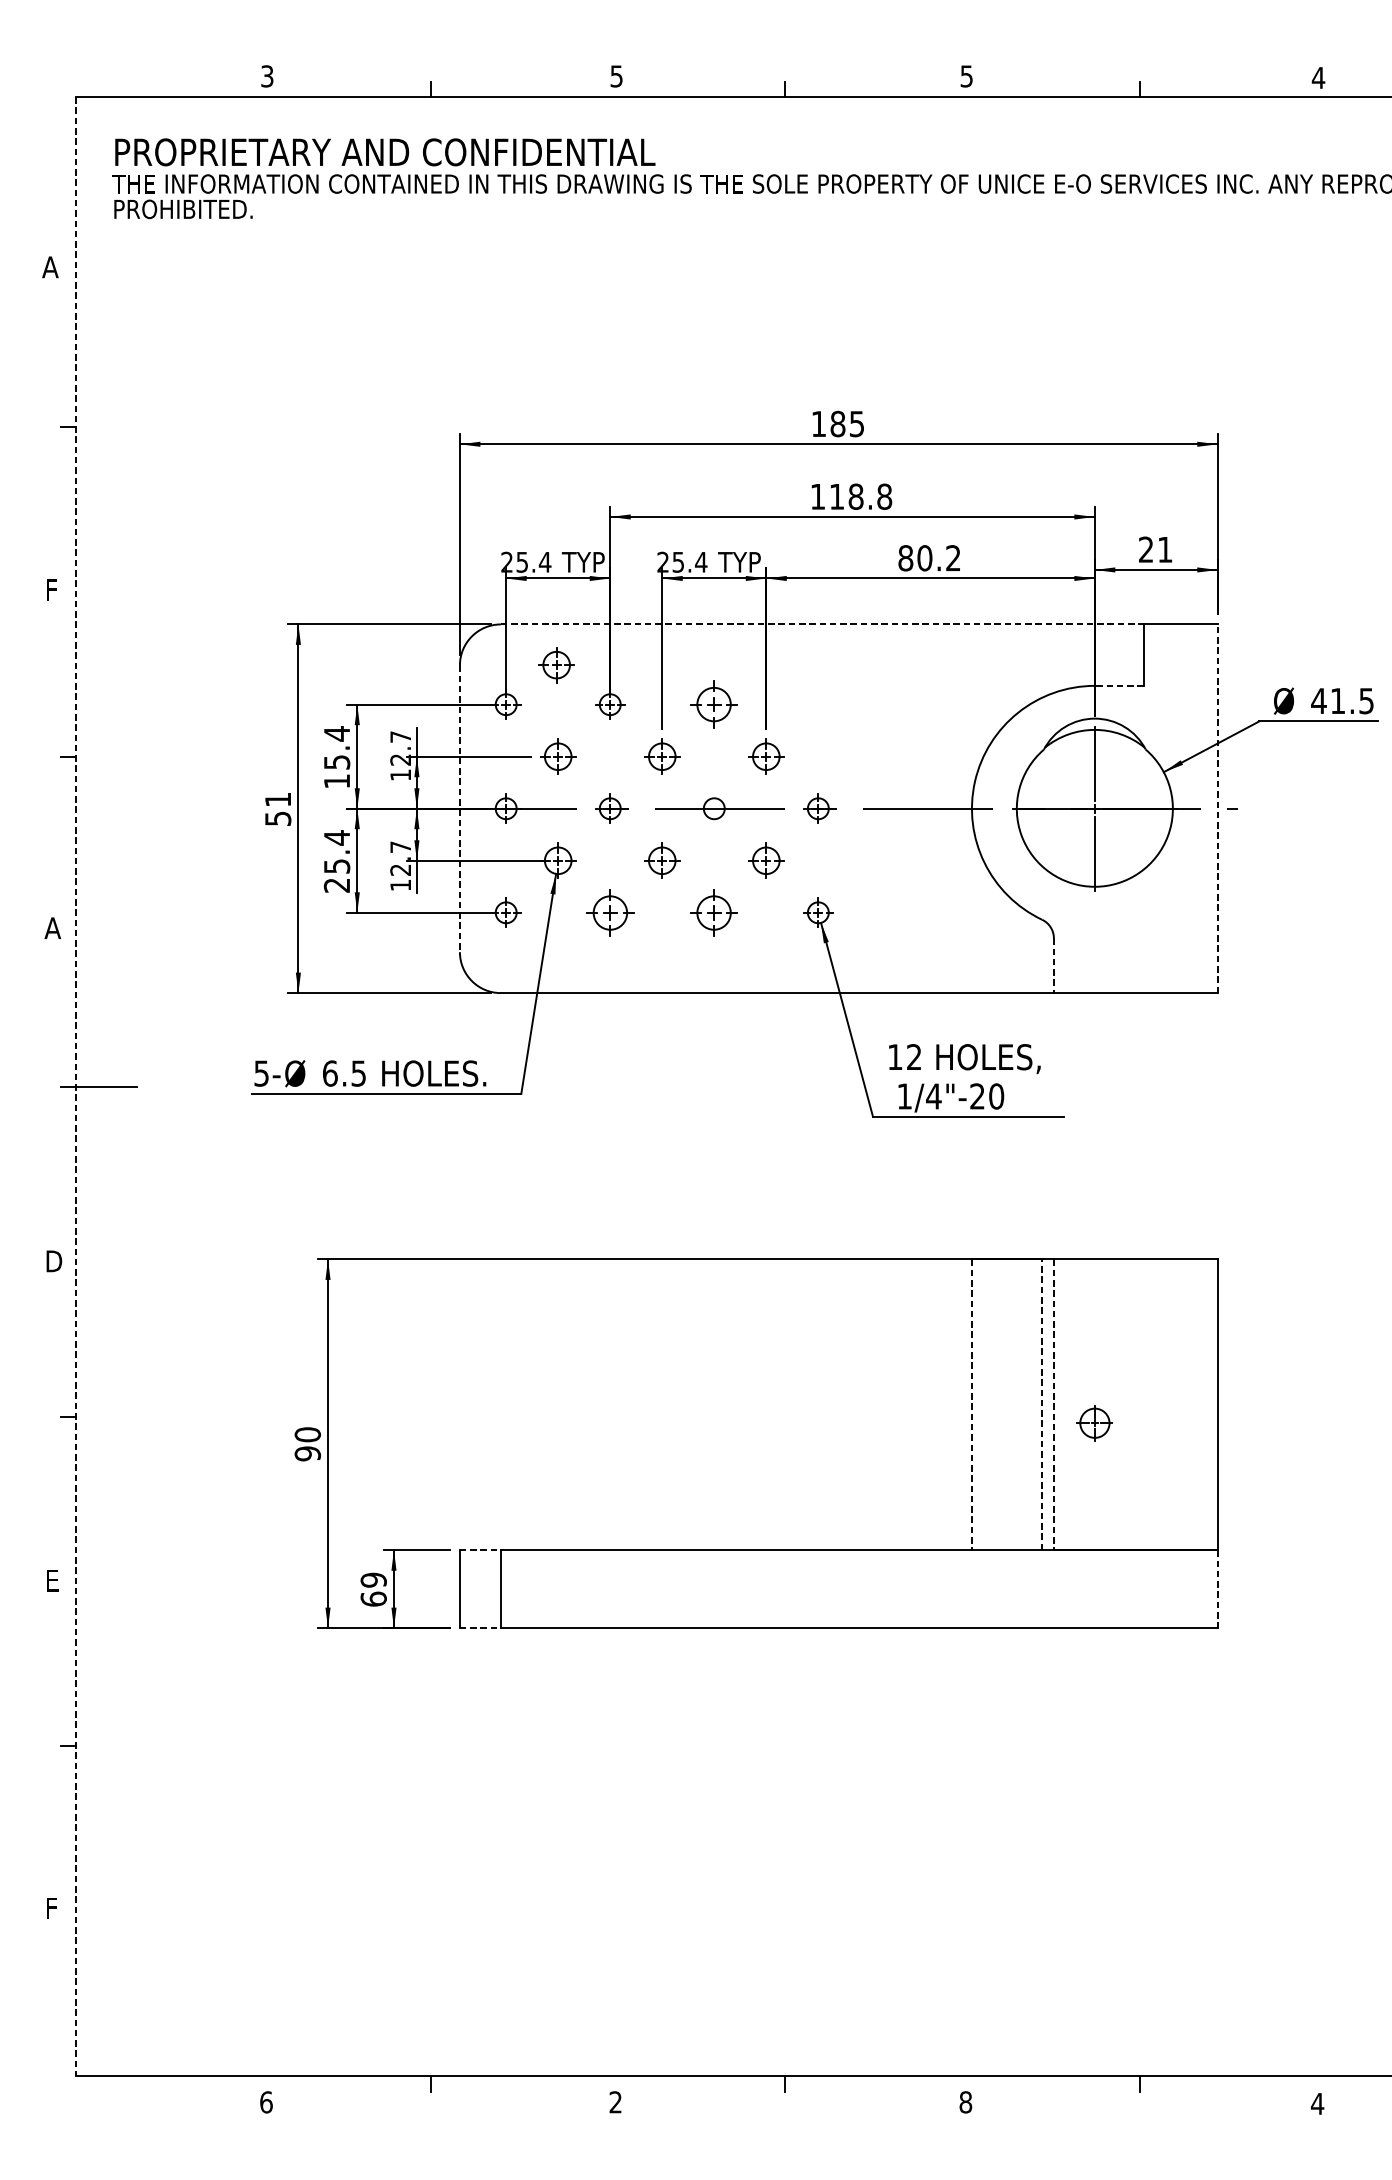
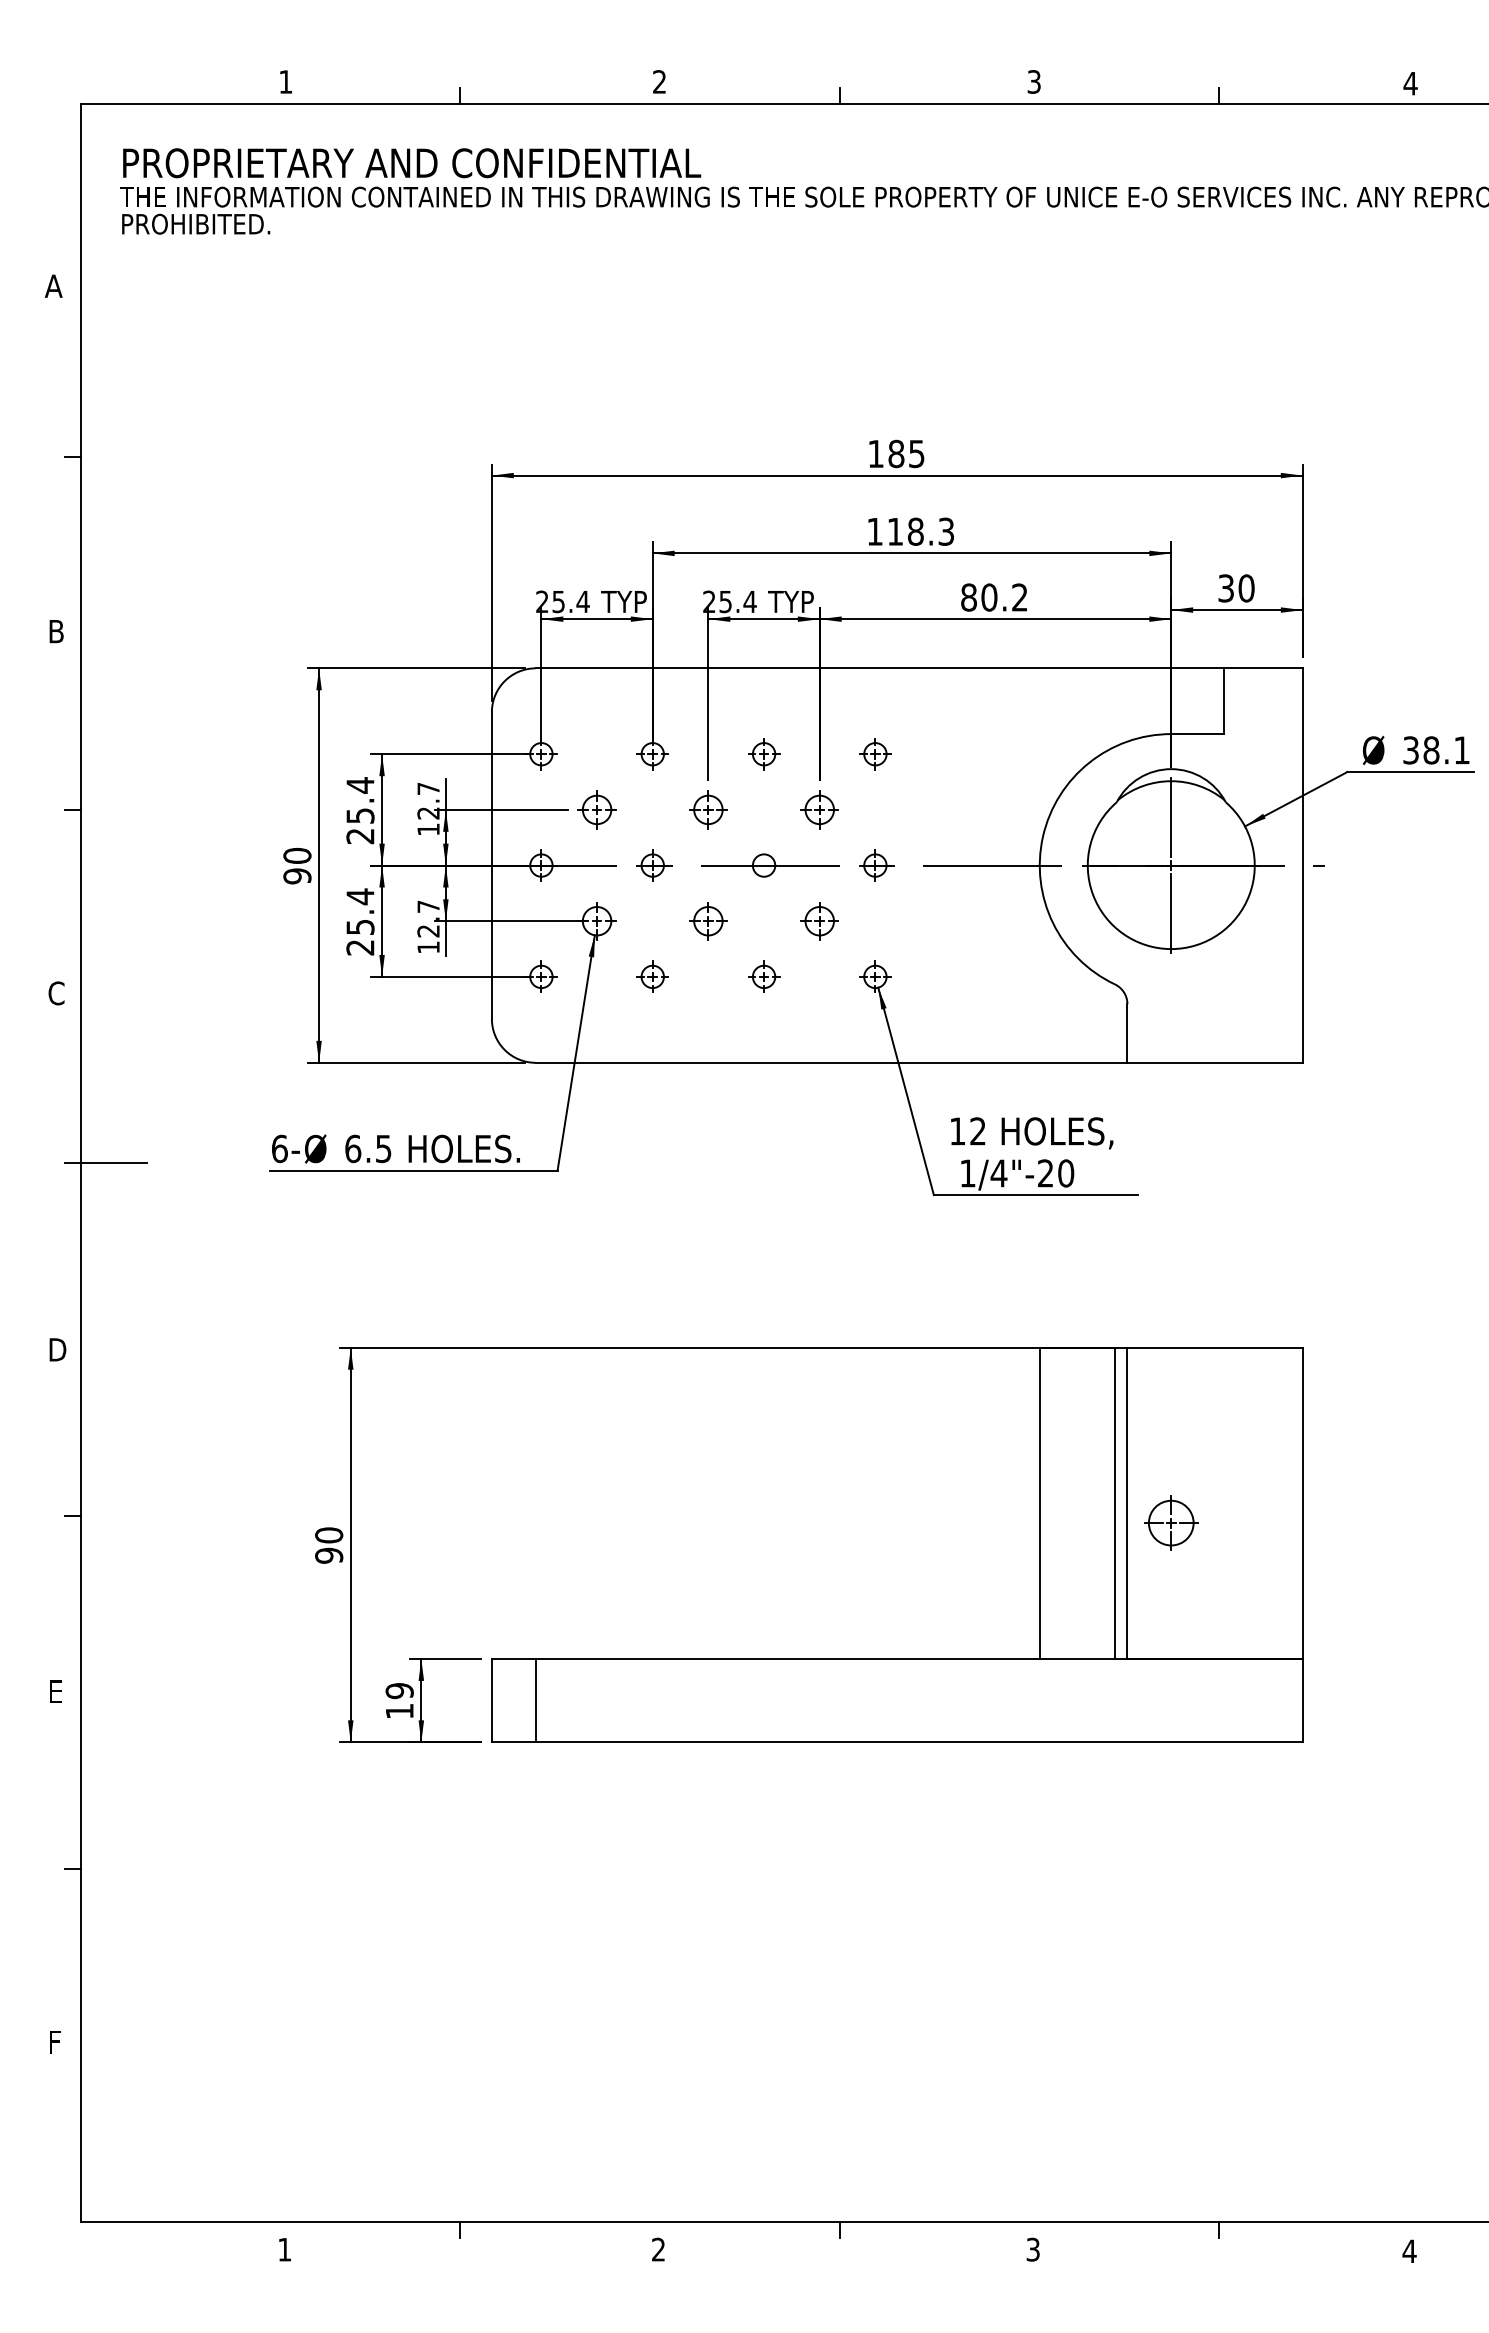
text: (267, 75) -> (285, 81), 3 -> 1
text: (616, 75) -> (659, 81), 5 -> 2
text: (967, 75) -> (1034, 81), 5 -> 3
text: (884, 496) -> (946, 531), 118.8 -> 118.3
text: (1155, 549) -> (1236, 588), 21 -> 30
text: (52, 589) -> (56, 631), F -> B
line: (823, 624) -> (880, 668), dashed -> solid
part: (556, 664) -> (595, 711), removed
line: (1119, 686) -> (1197, 734), dashed -> solid
text: (1341, 701) -> (1435, 750), 41.5 -> 38.1
part: (714, 704) -> (764, 754), size x0.62
part: (818, 704) -> (875, 754), added
text: (337, 781) -> (360, 836), 15.4 -> 25.4
text: (278, 808) -> (297, 865), 51 -> 90
line: (1217, 808) -> (1302, 865), dashed -> solid
line: (459, 809) -> (491, 866), dashed -> solid
part: (610, 912) -> (652, 976), size x0.62
part: (714, 912) -> (764, 976), size x0.62
text: (52, 928) -> (56, 993), A -> C
line: (1053, 966) -> (1127, 1034), dashed -> solid
text: (261, 1073) -> (279, 1148), 5- -> 6-
line: (76, 1086) -> (81, 1162), dashed -> solid
line: (971, 1404) -> (1039, 1503), dashed -> solid
line: (1041, 1404) -> (1114, 1503), dashed -> solid
line: (1053, 1404) -> (1127, 1503), dashed -> solid
part: (1095, 1422) -> (1171, 1522), size x1.43
line: (480, 1550) -> (513, 1659), dashed -> solid
line: (1217, 1589) -> (1302, 1700), dashed -> solid
text: (373, 1599) -> (399, 1711), 69 -> 19
line: (480, 1628) -> (513, 1742), dashed -> solid
text: (266, 2102) -> (284, 2249), 6 -> 1
text: (965, 2102) -> (1032, 2249), 8 -> 3

